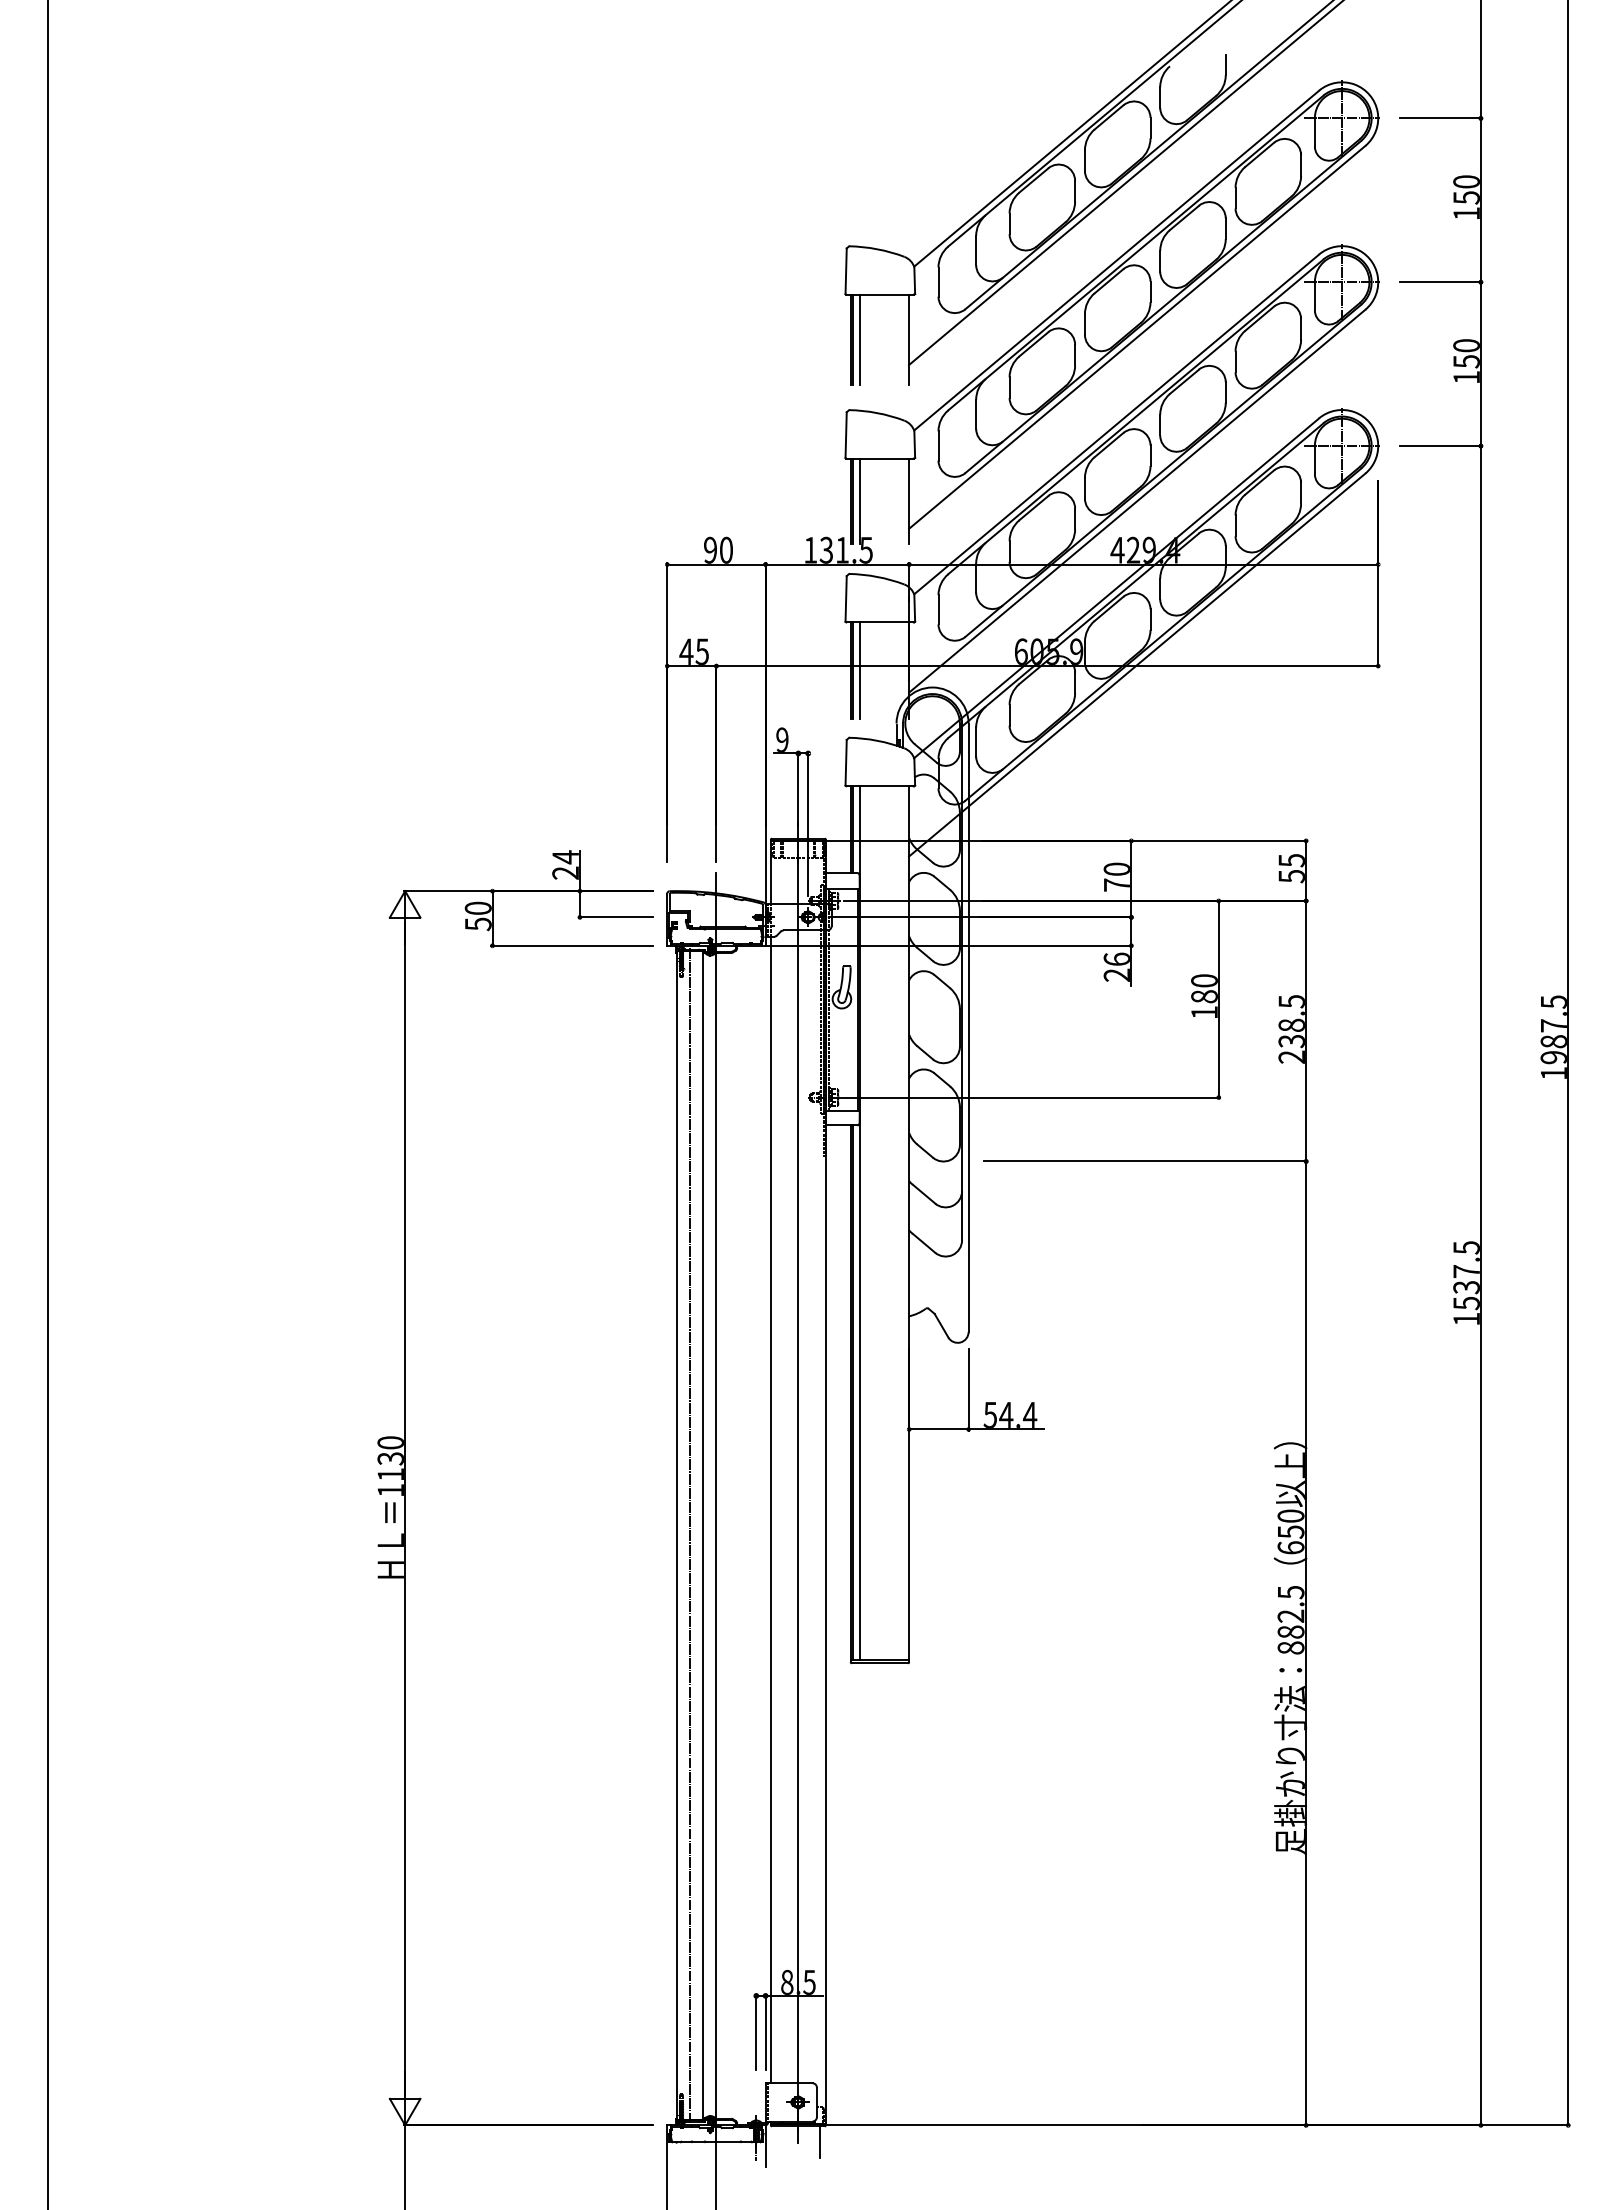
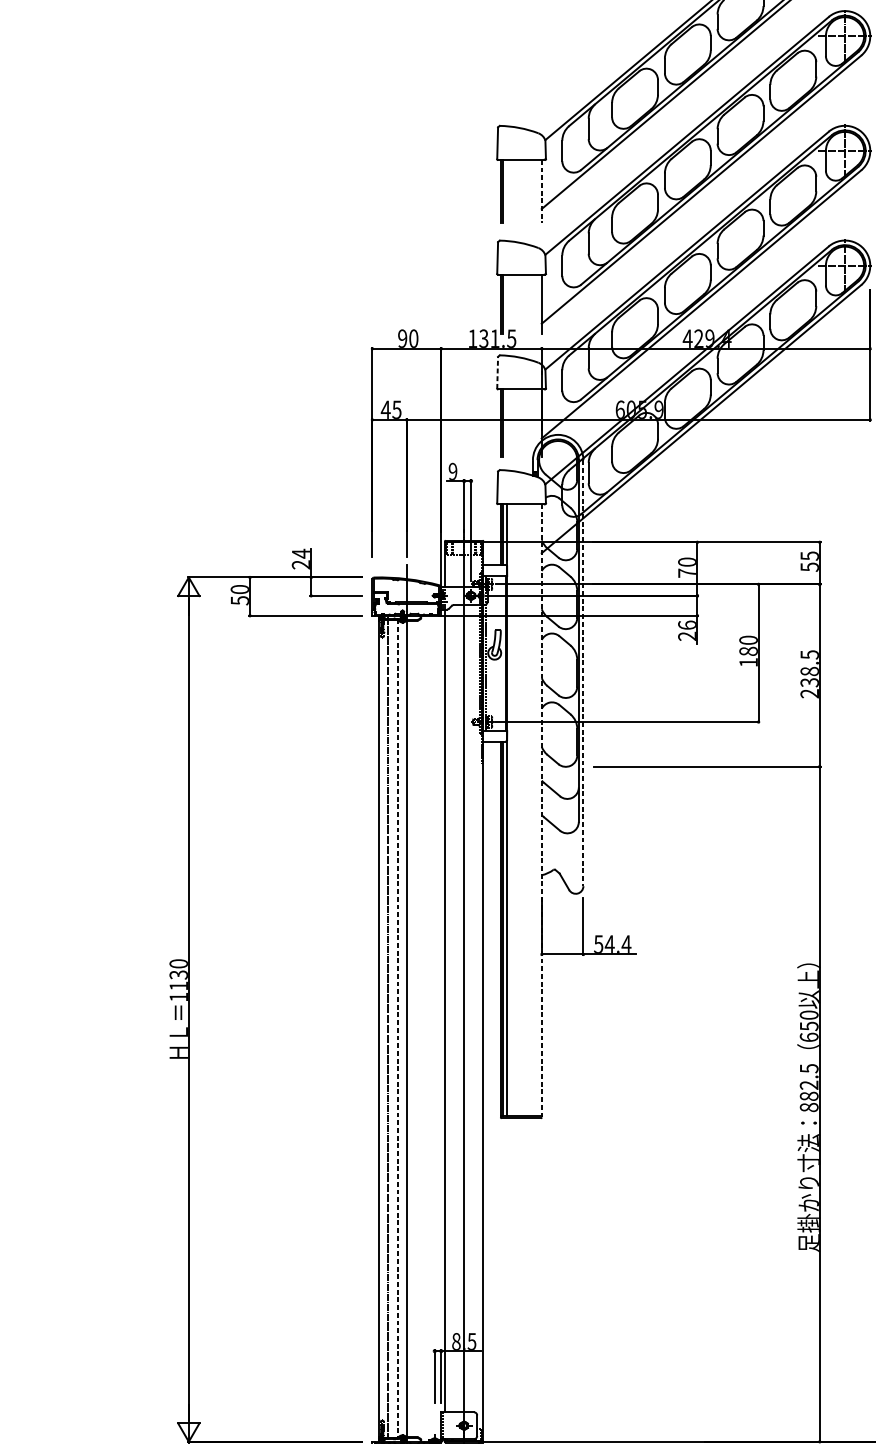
line: (860, 339) -> (507, 191), removed
line: (909, 340) -> (542, 191), solid -> dashed
line: (860, 501) -> (507, 304), removed
line: (846, 598) -> (497, 372), solid -> dashed
line: (860, 670) -> (507, 422), removed
line: (968, 1028) -> (583, 673), solid -> dashed
line: (909, 1224) -> (542, 810), solid -> dashed
line: (703, 1535) -> (397, 1028), solid -> dashed

